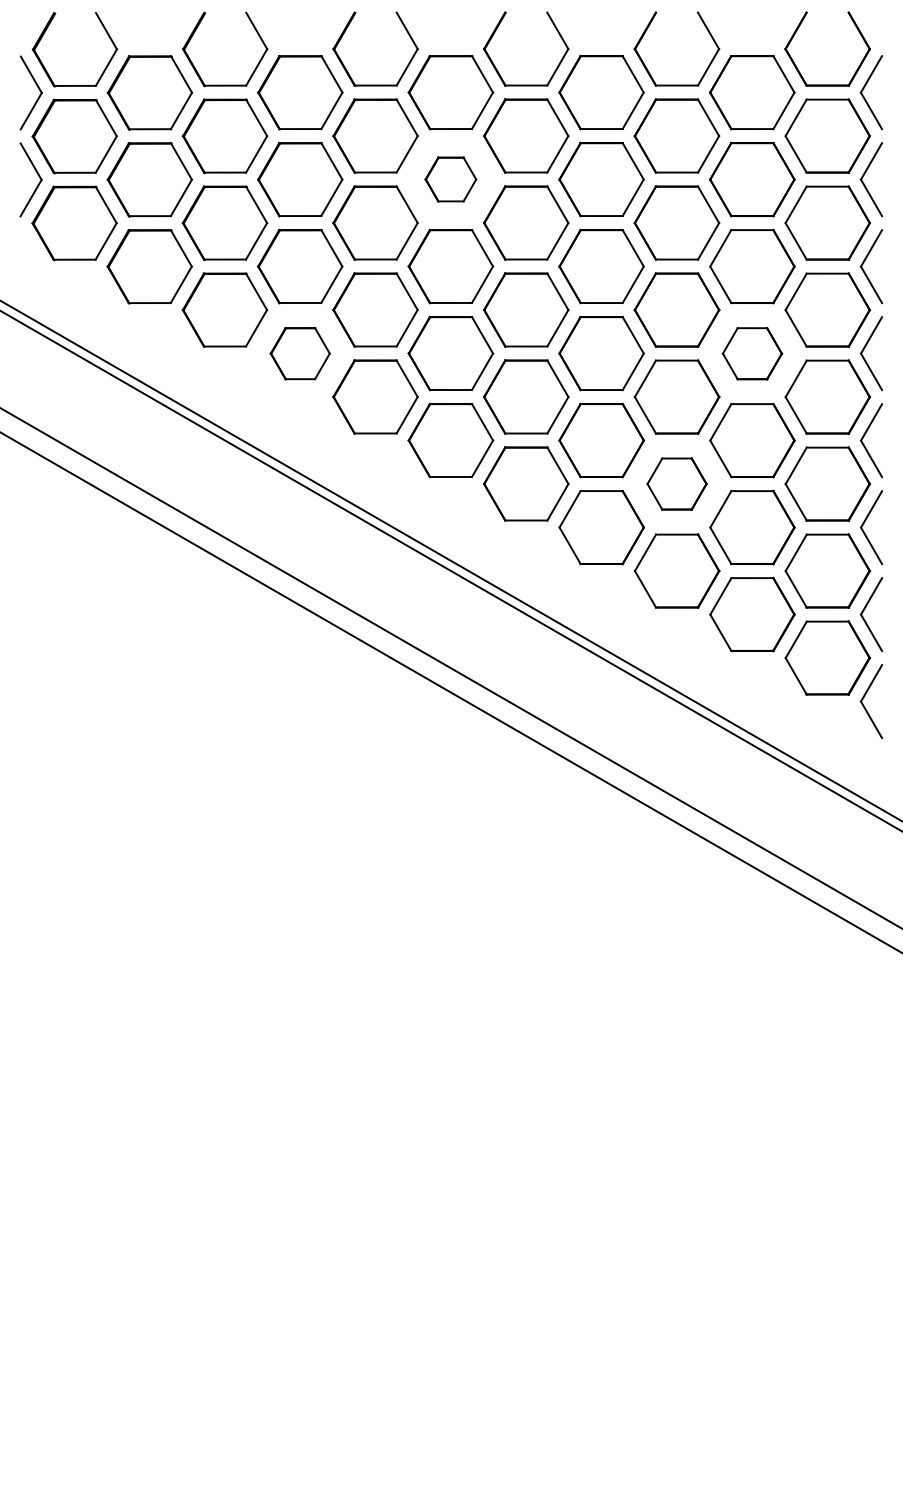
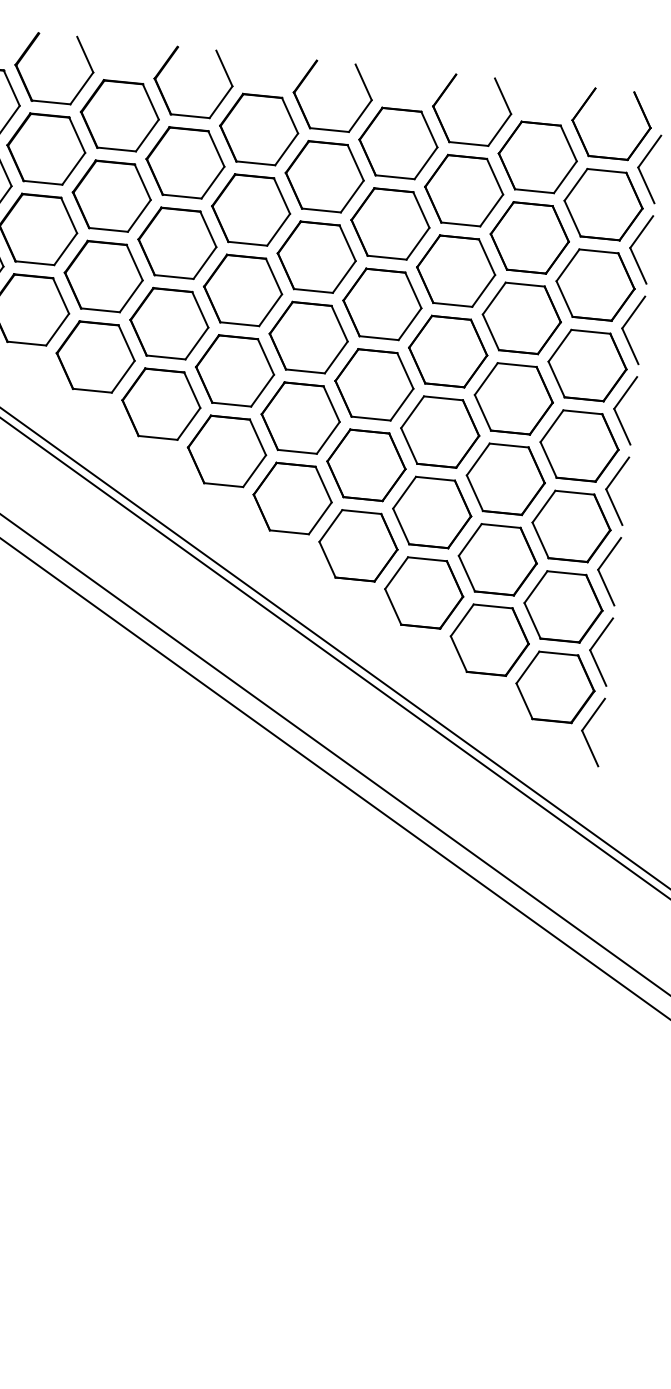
part: (450, 179) -> (250, 209), size x1.67
part: (300, 353) -> (95, 357), size x1.43
part: (752, 353) -> (513, 398), size x1.43
part: (676, 483) -> (431, 511), size x1.43

